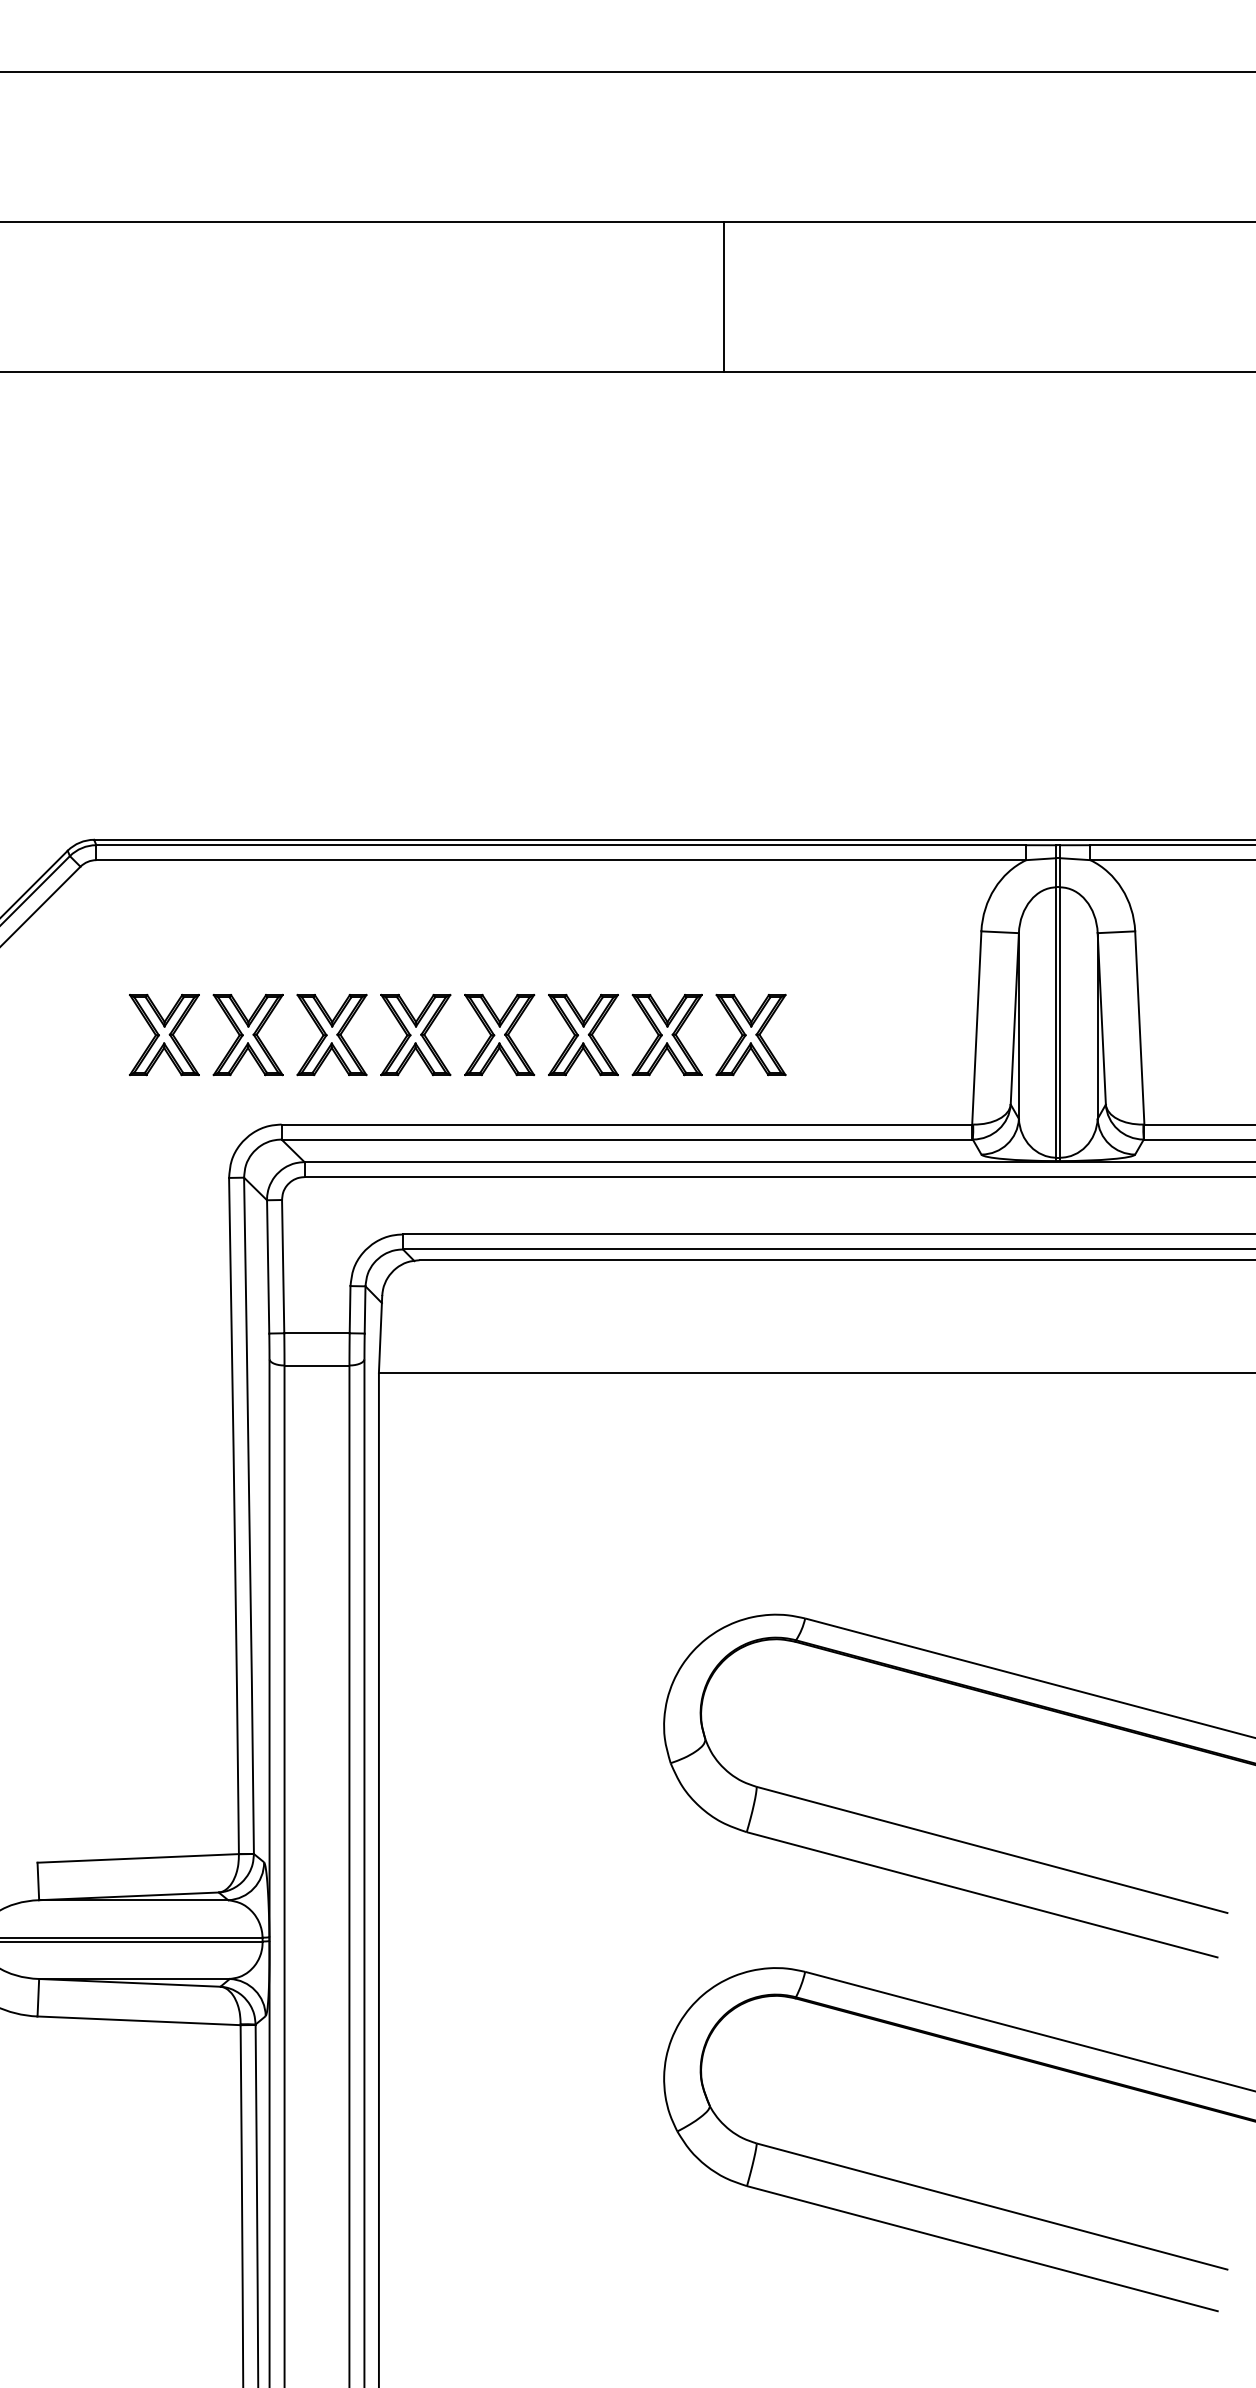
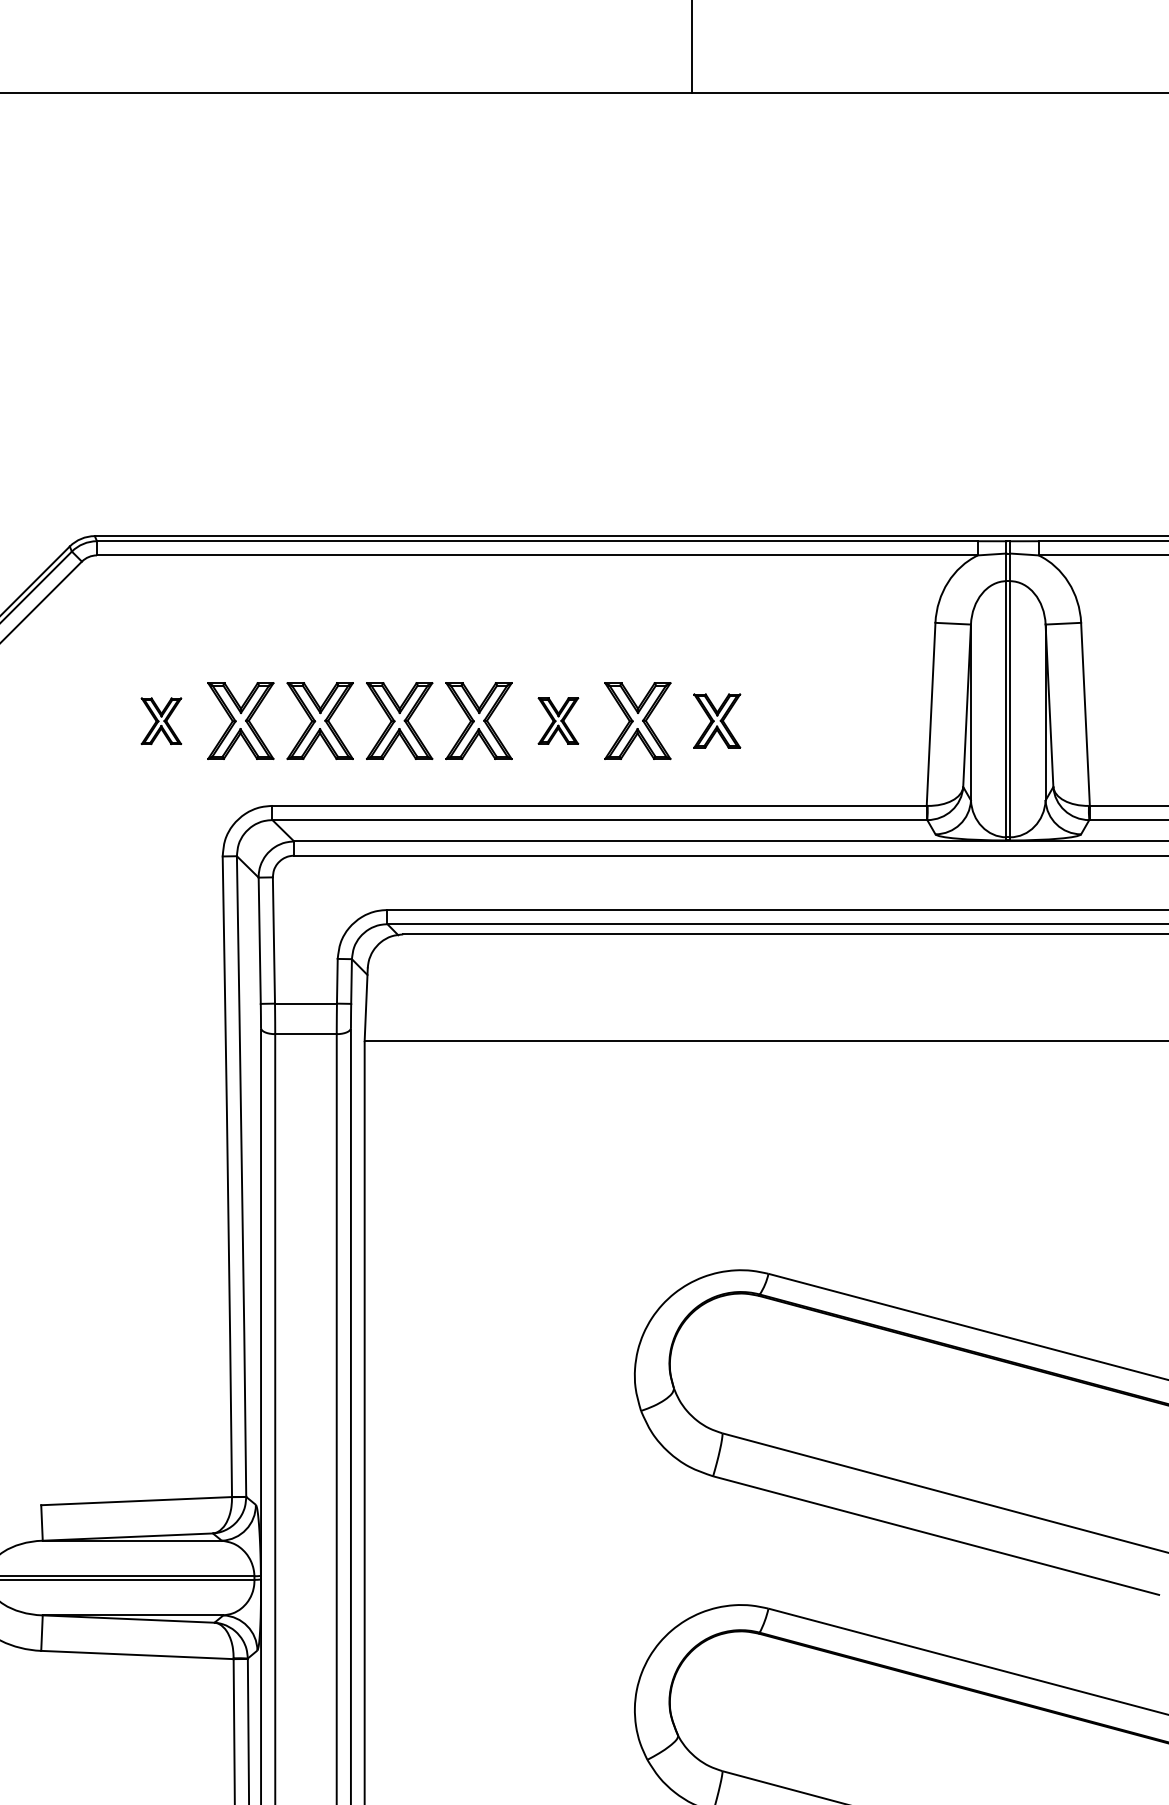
part: (583, 1034) -> (558, 720), size x0.6
part: (750, 1034) -> (716, 720), size x0.7
part: (164, 1035) -> (161, 721), size x0.6

